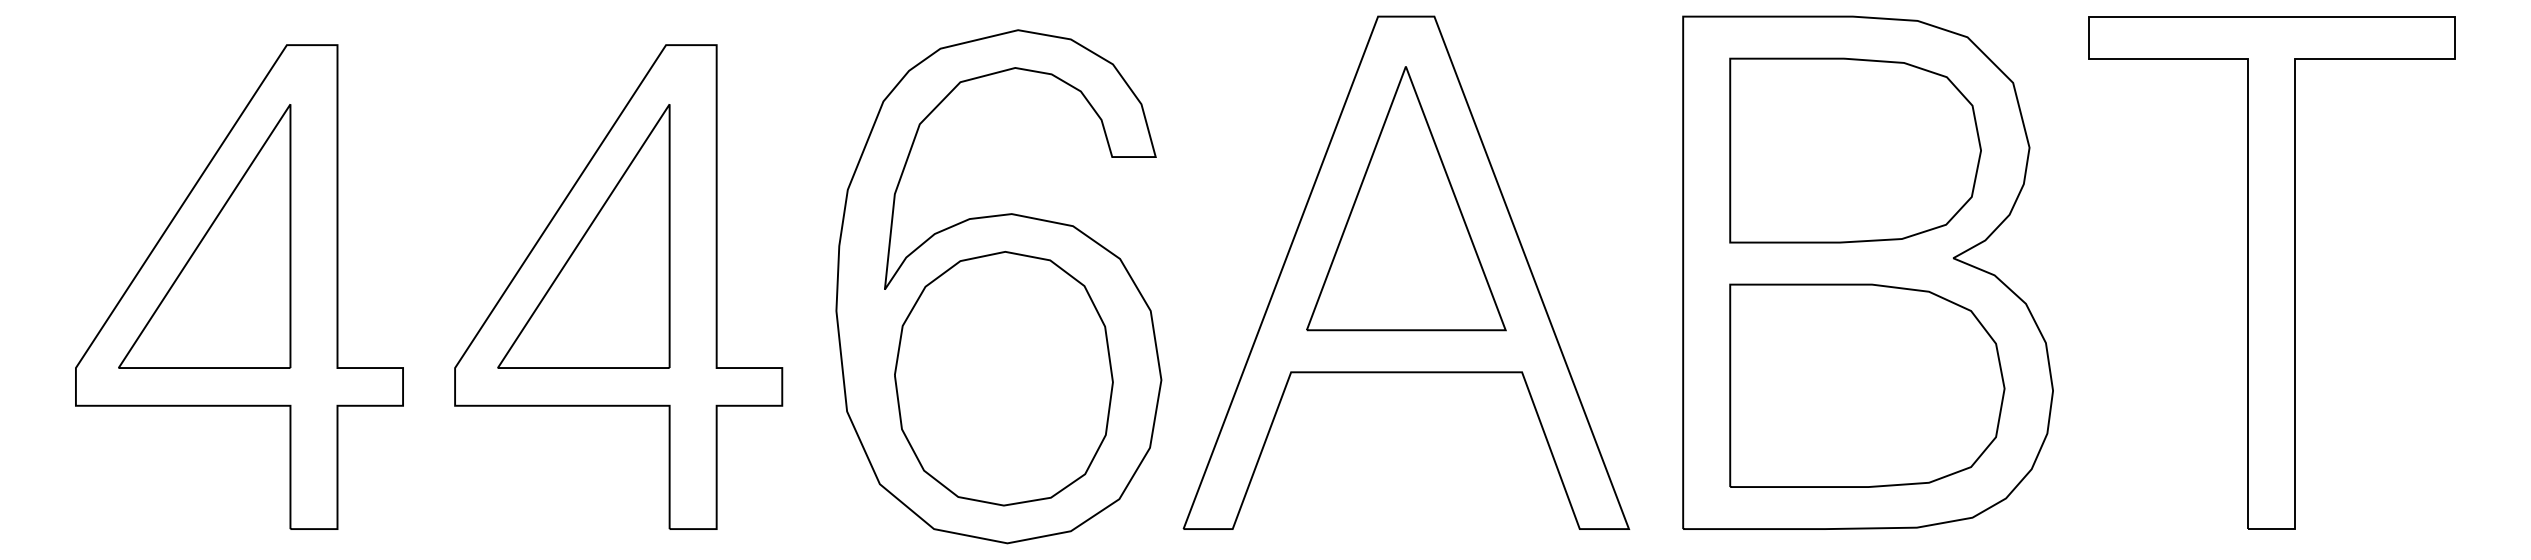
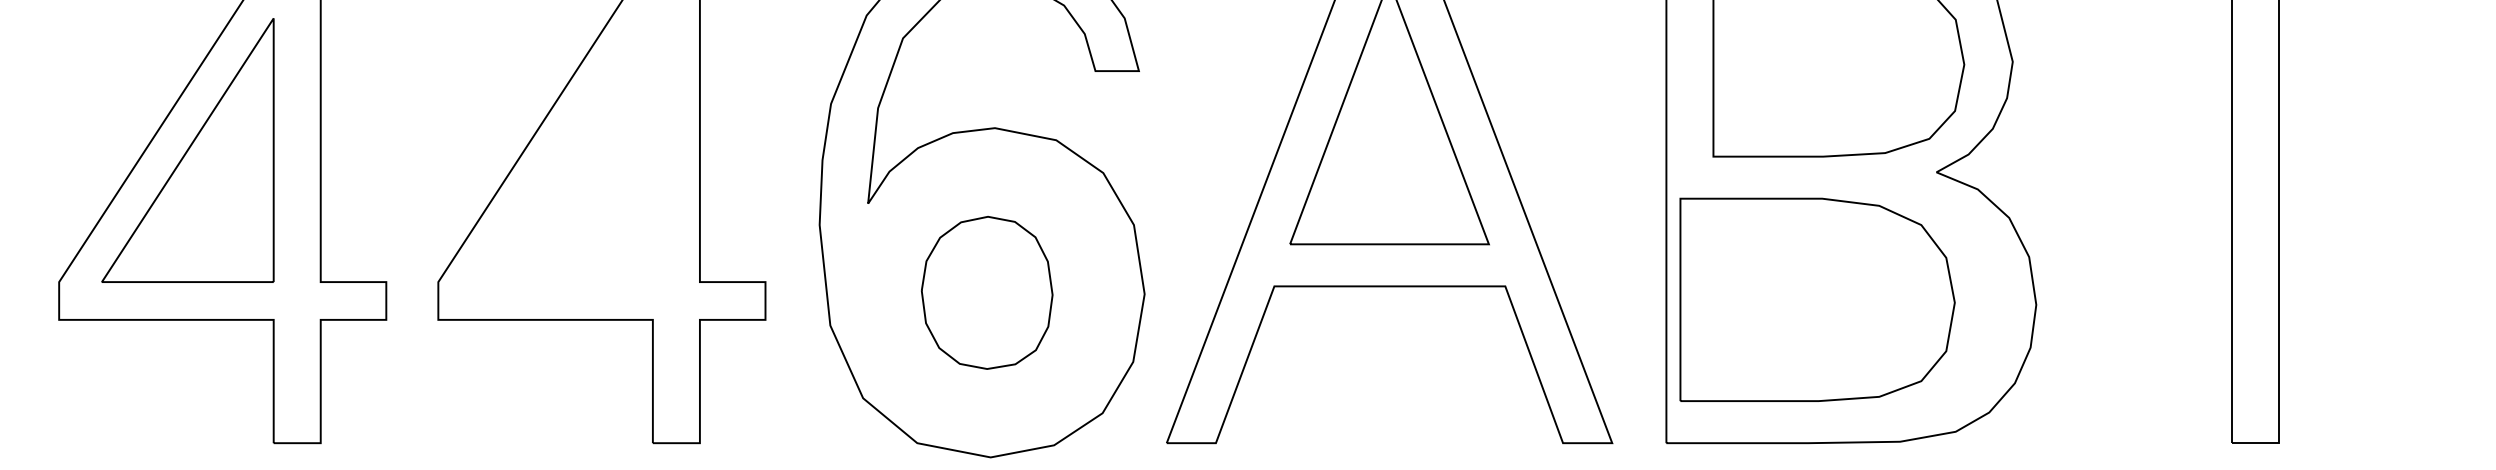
part: (583, 236) -> (566, 150), removed
part: (1003, 378) -> (986, 292), size x0.6
part: (1867, 385) -> (1817, 299), moved

